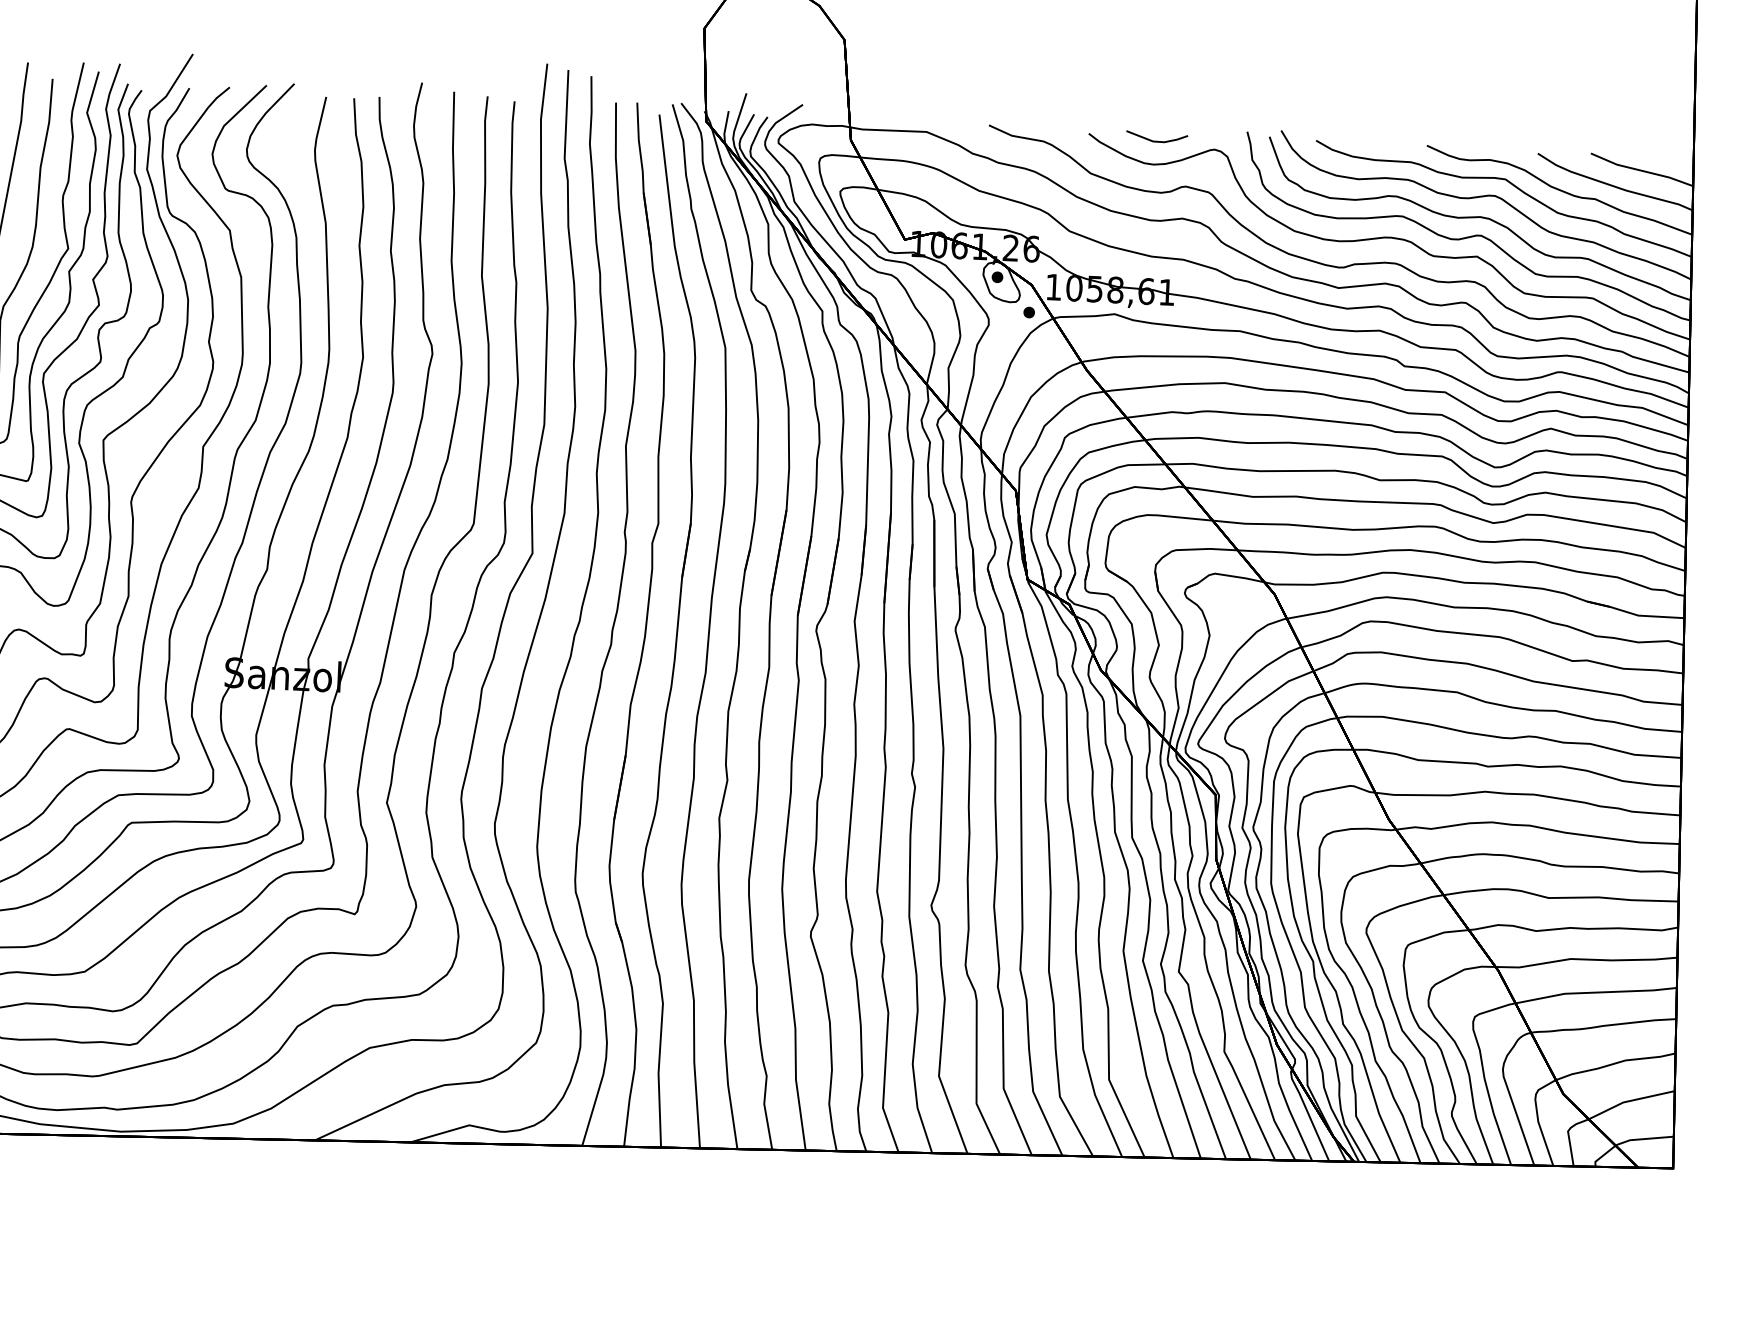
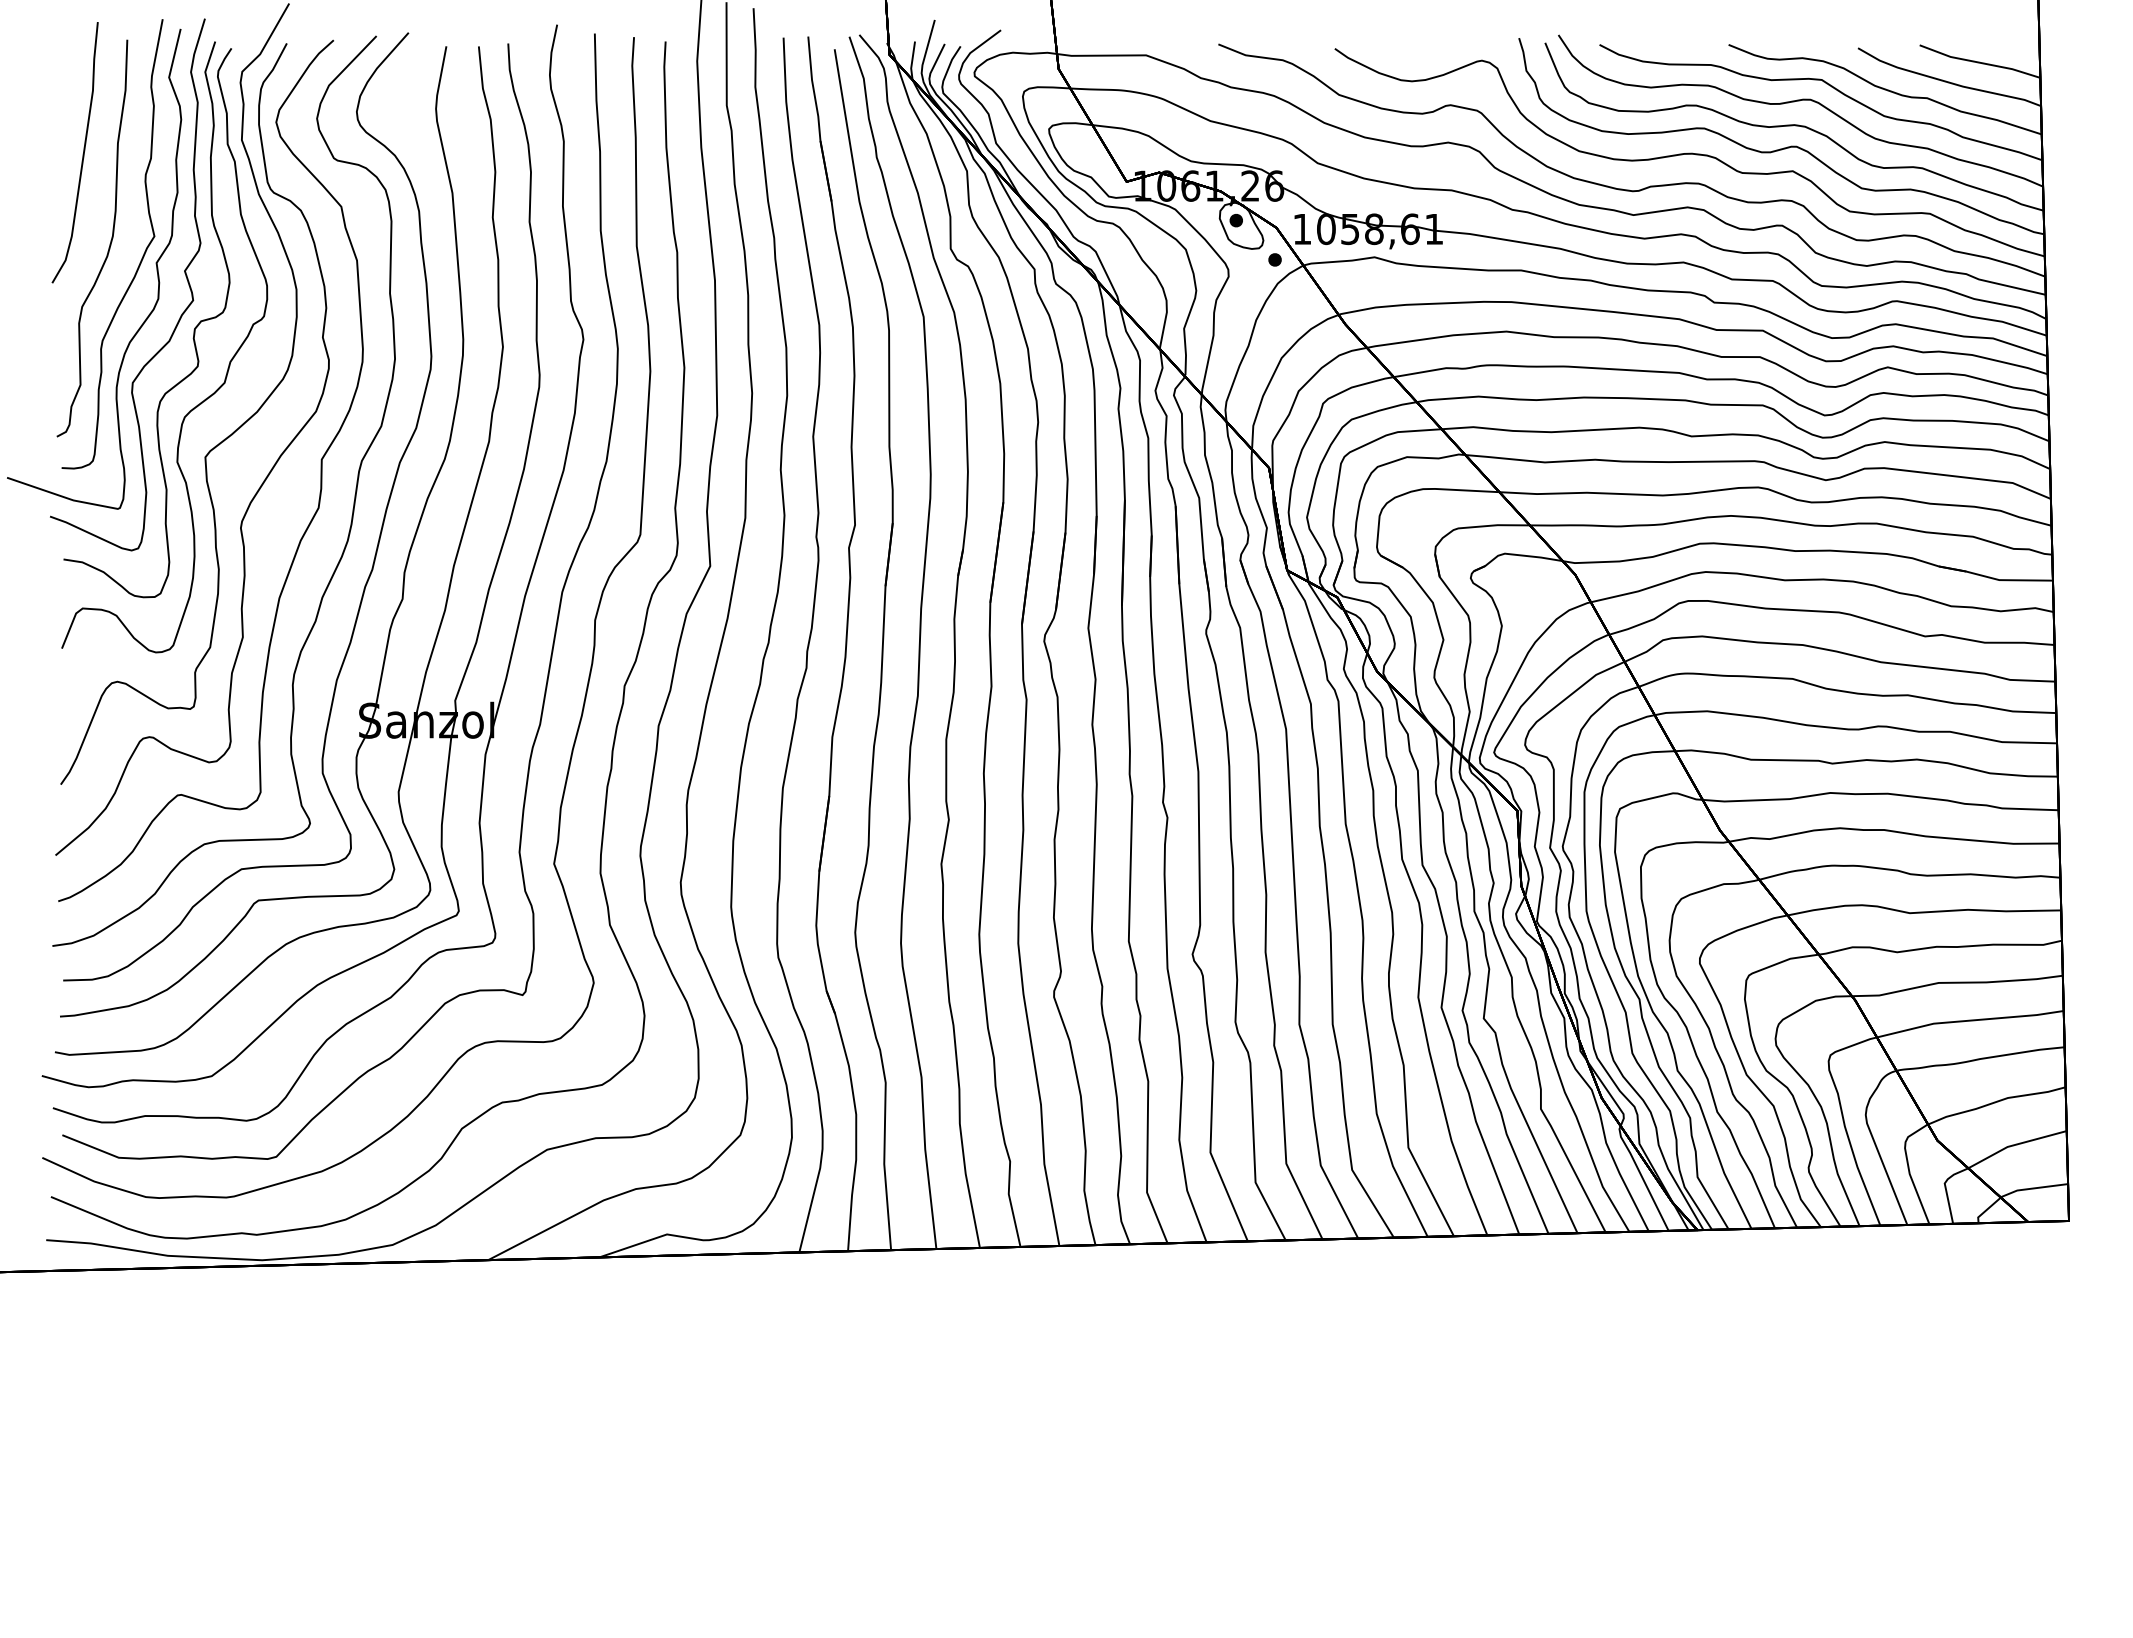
line: (1156, 140) -> (1414, 53), removed

